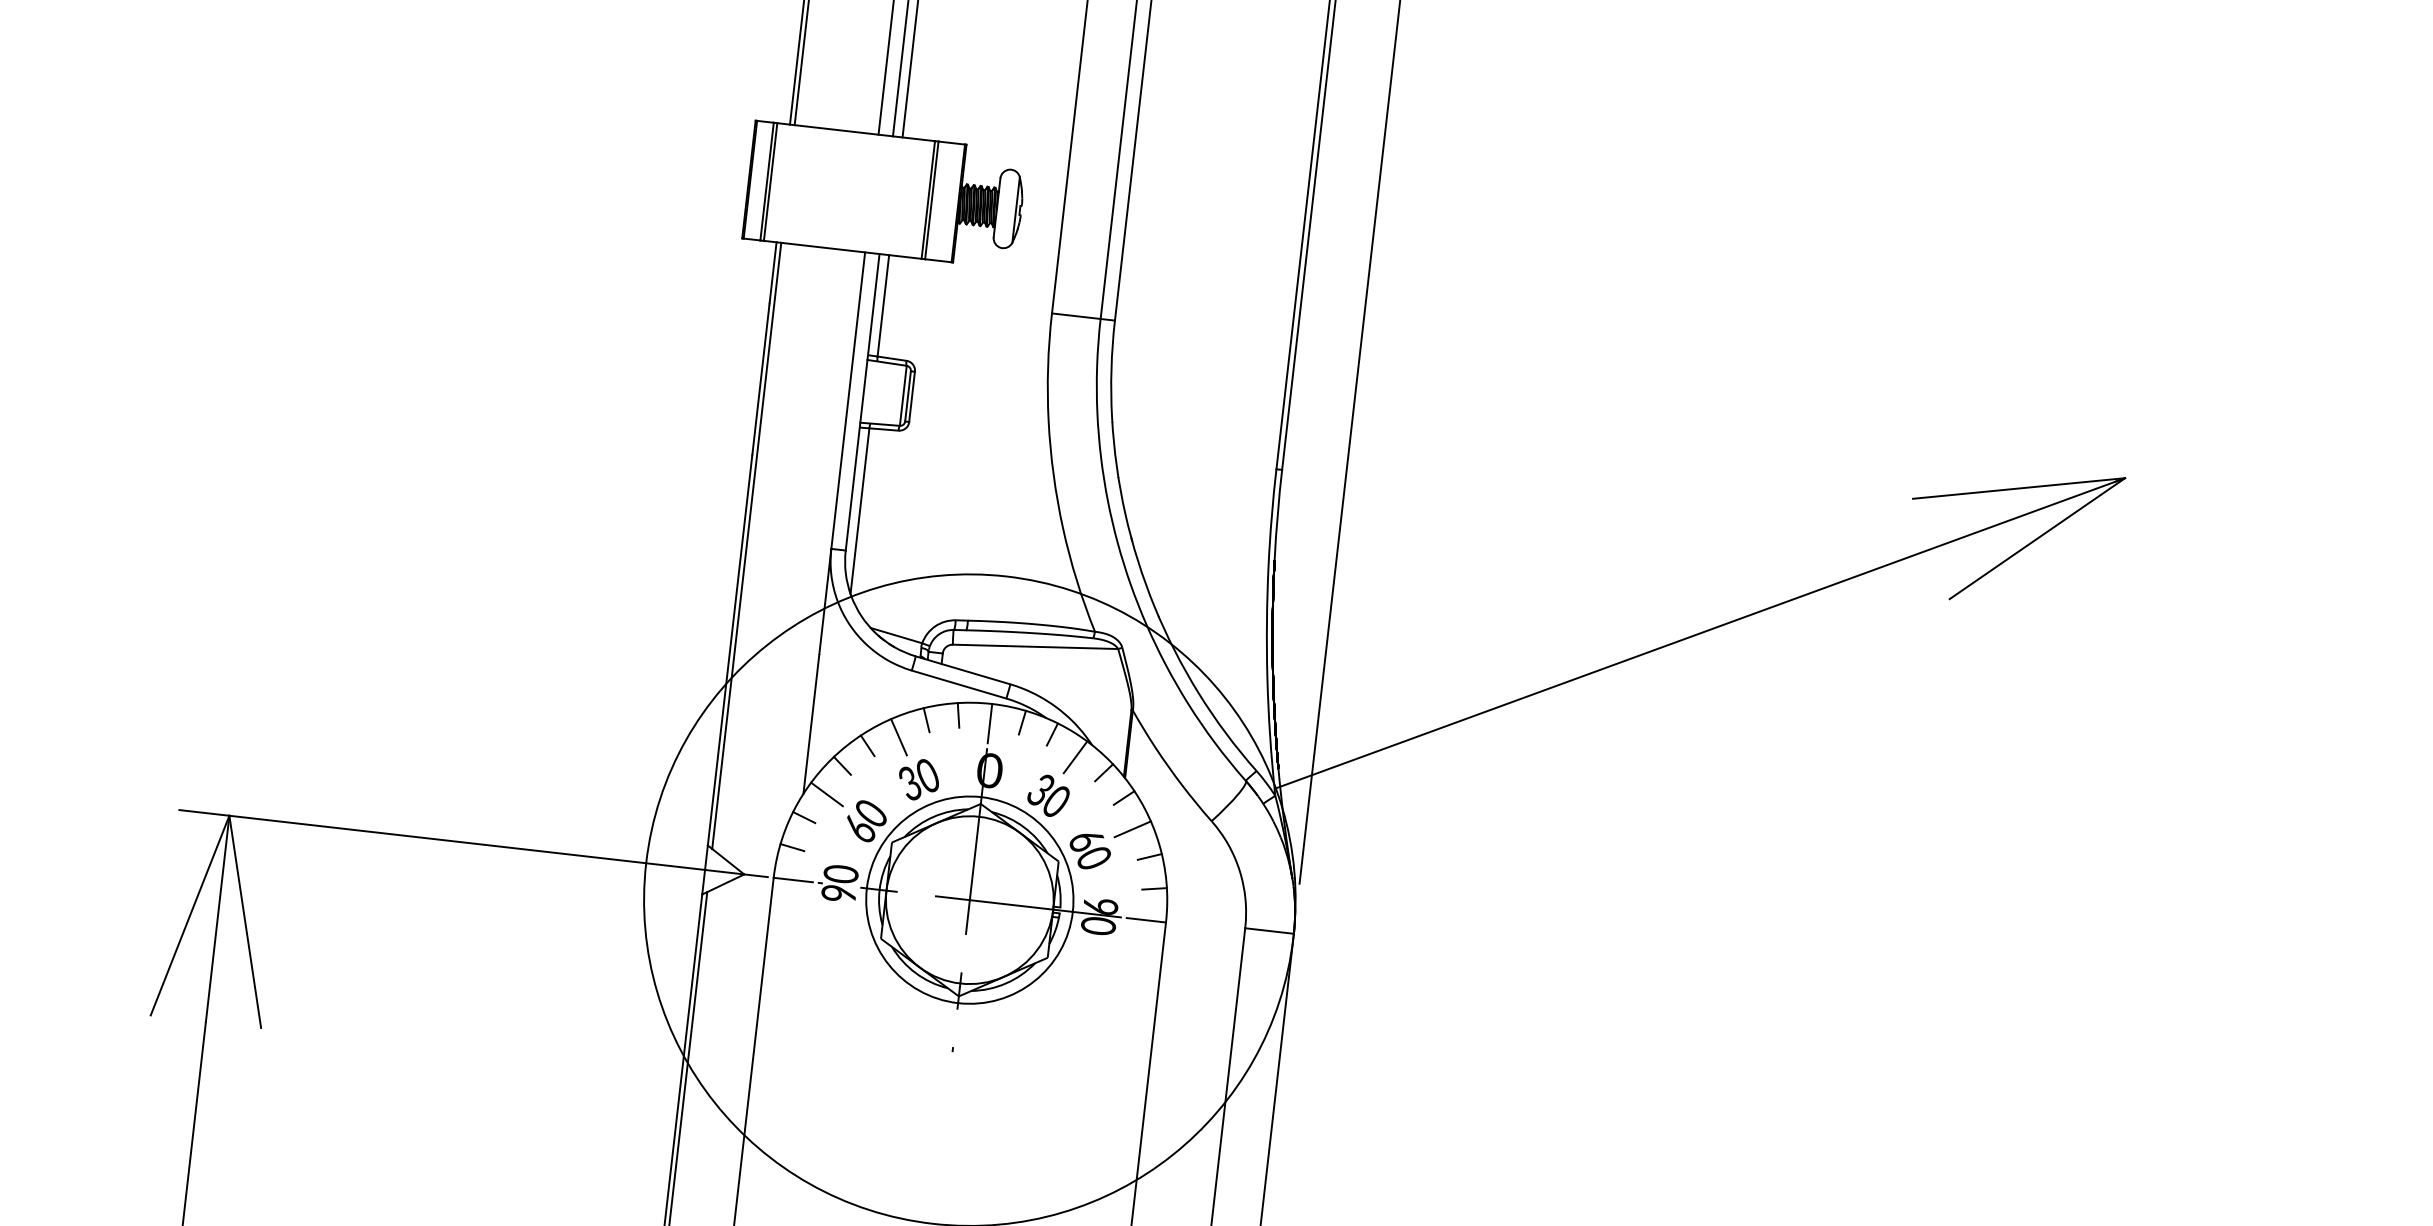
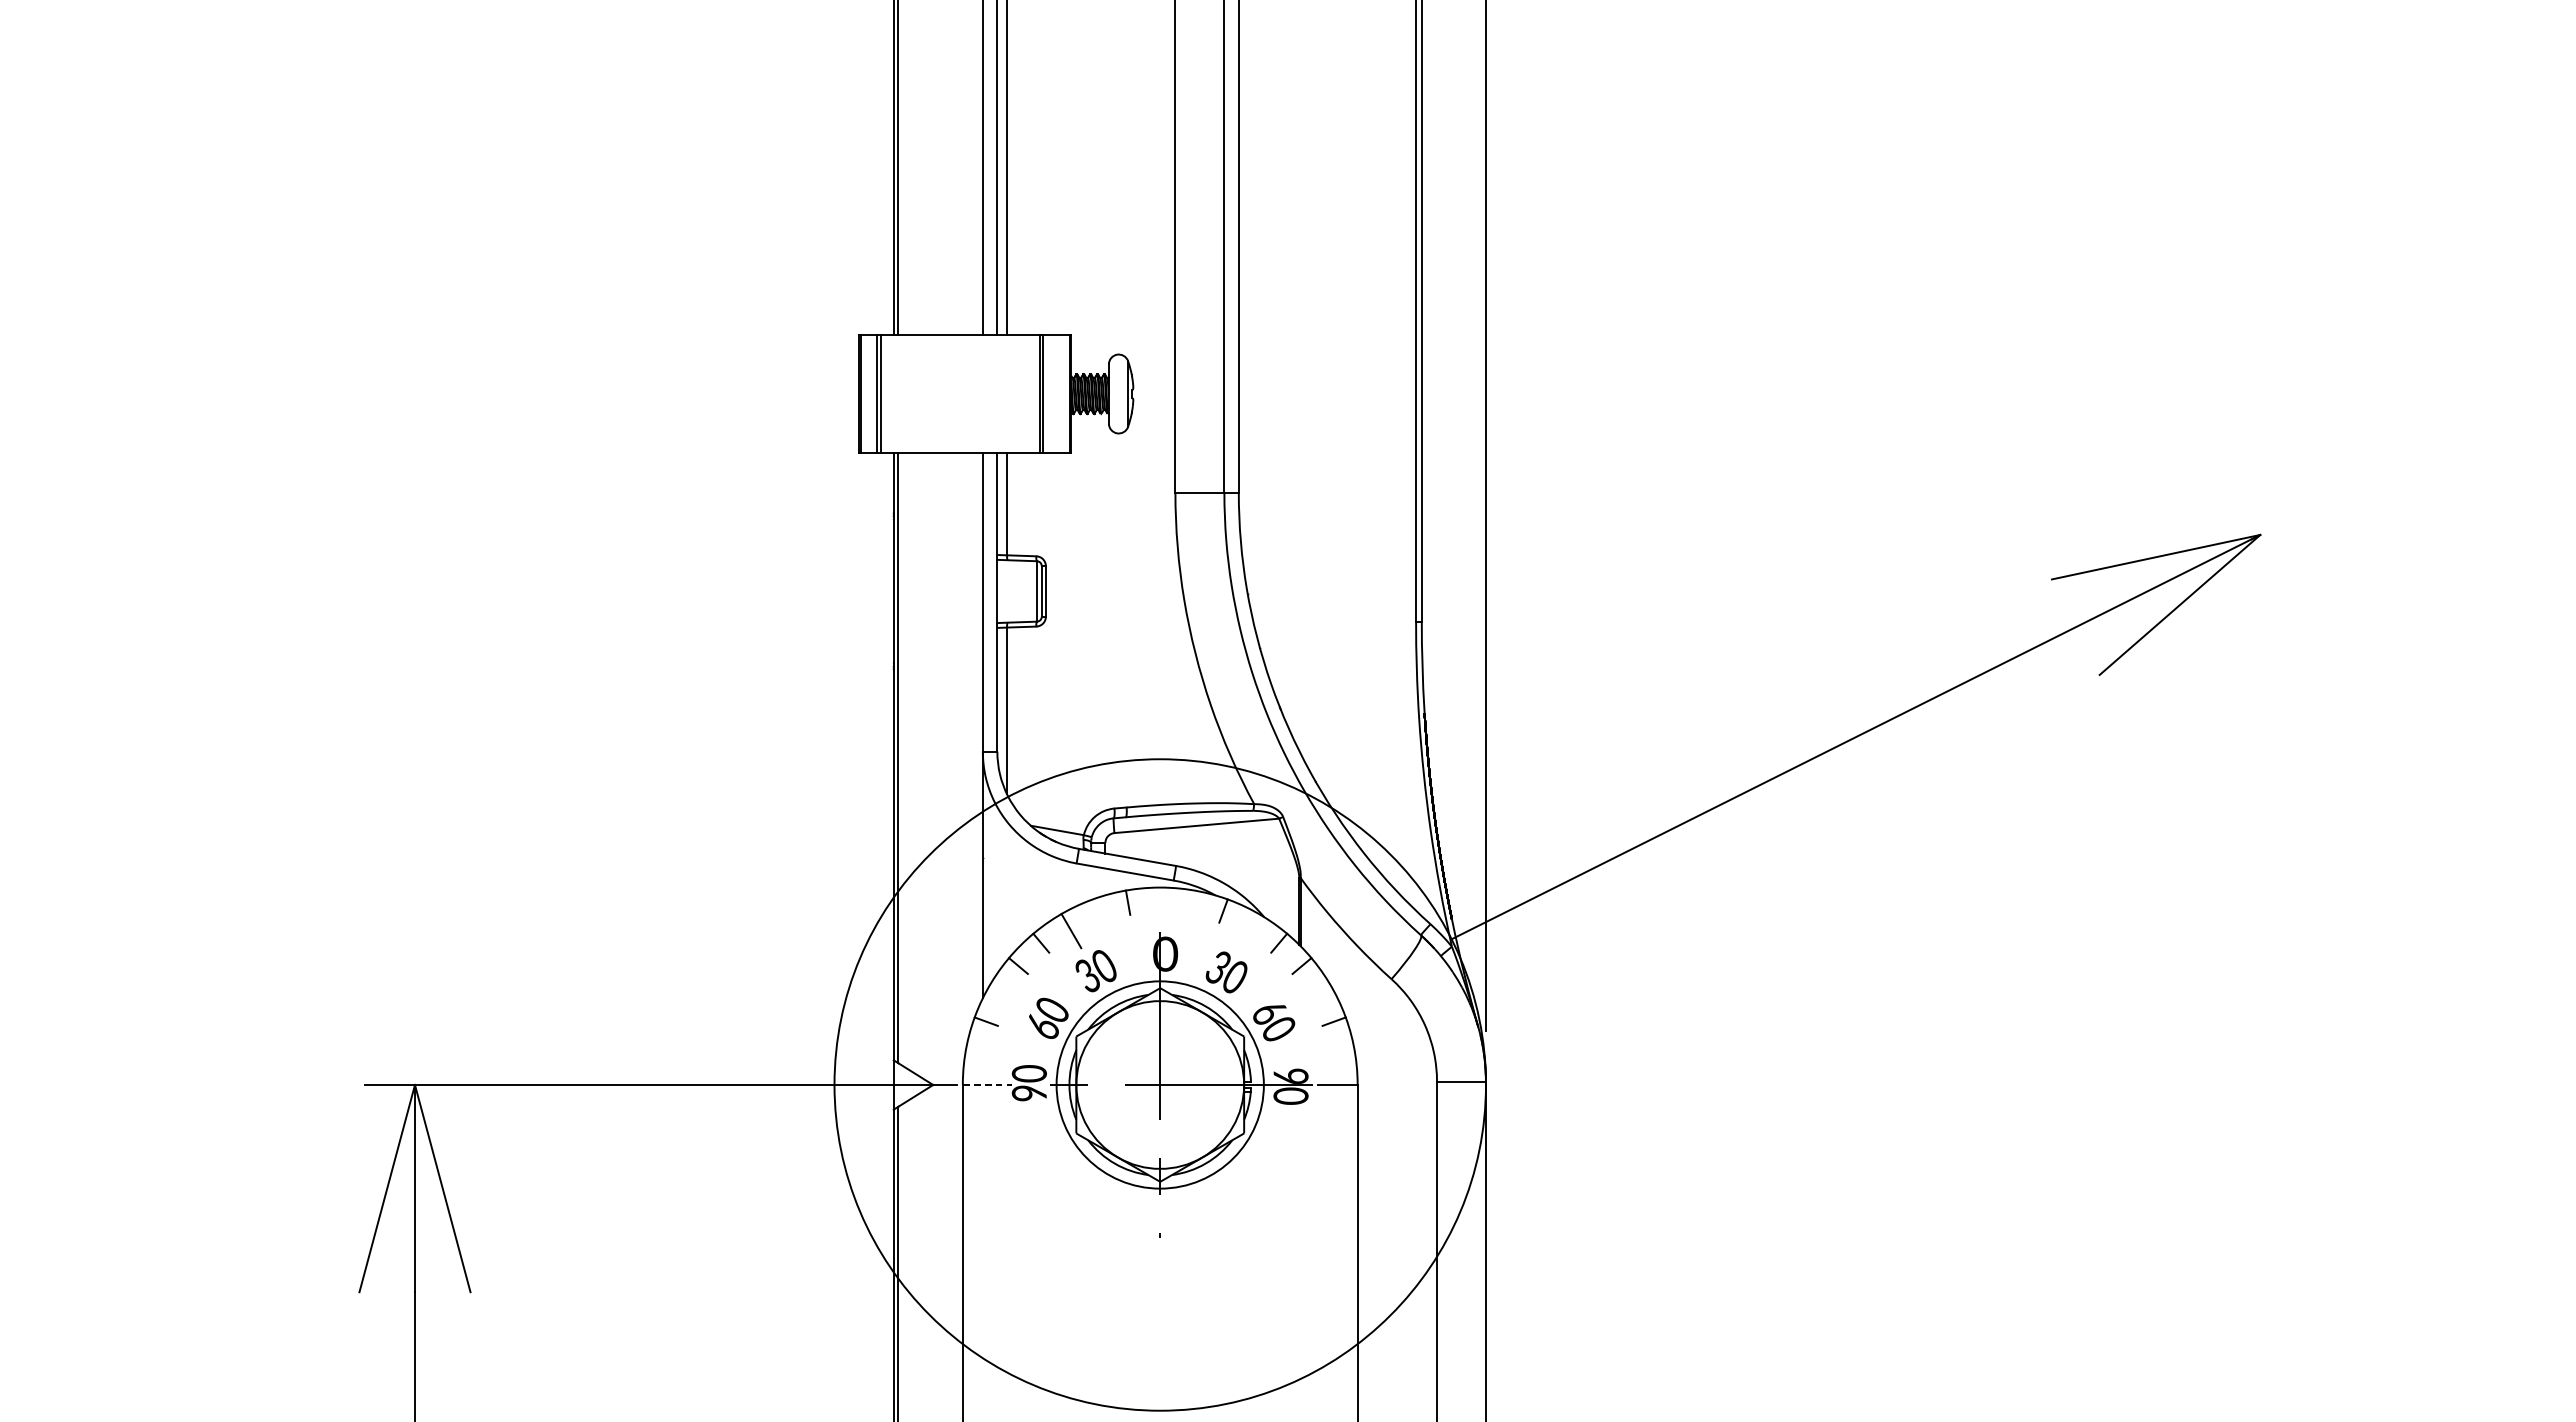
line: (926, 719) -> (1096, 910), removed
line: (1022, 722) -> (1192, 902), removed
line: (990, 723) -> (1160, 907), removed
line: (1074, 757) -> (1248, 931), removed
line: (827, 794) -> (1006, 996), removed
line: (1133, 829) -> (1314, 996), removed
line: (791, 847) -> (977, 1052), removed
line: (793, 880) -> (982, 1085), solid -> dashed
line: (1154, 888) -> (1342, 1052), removed

